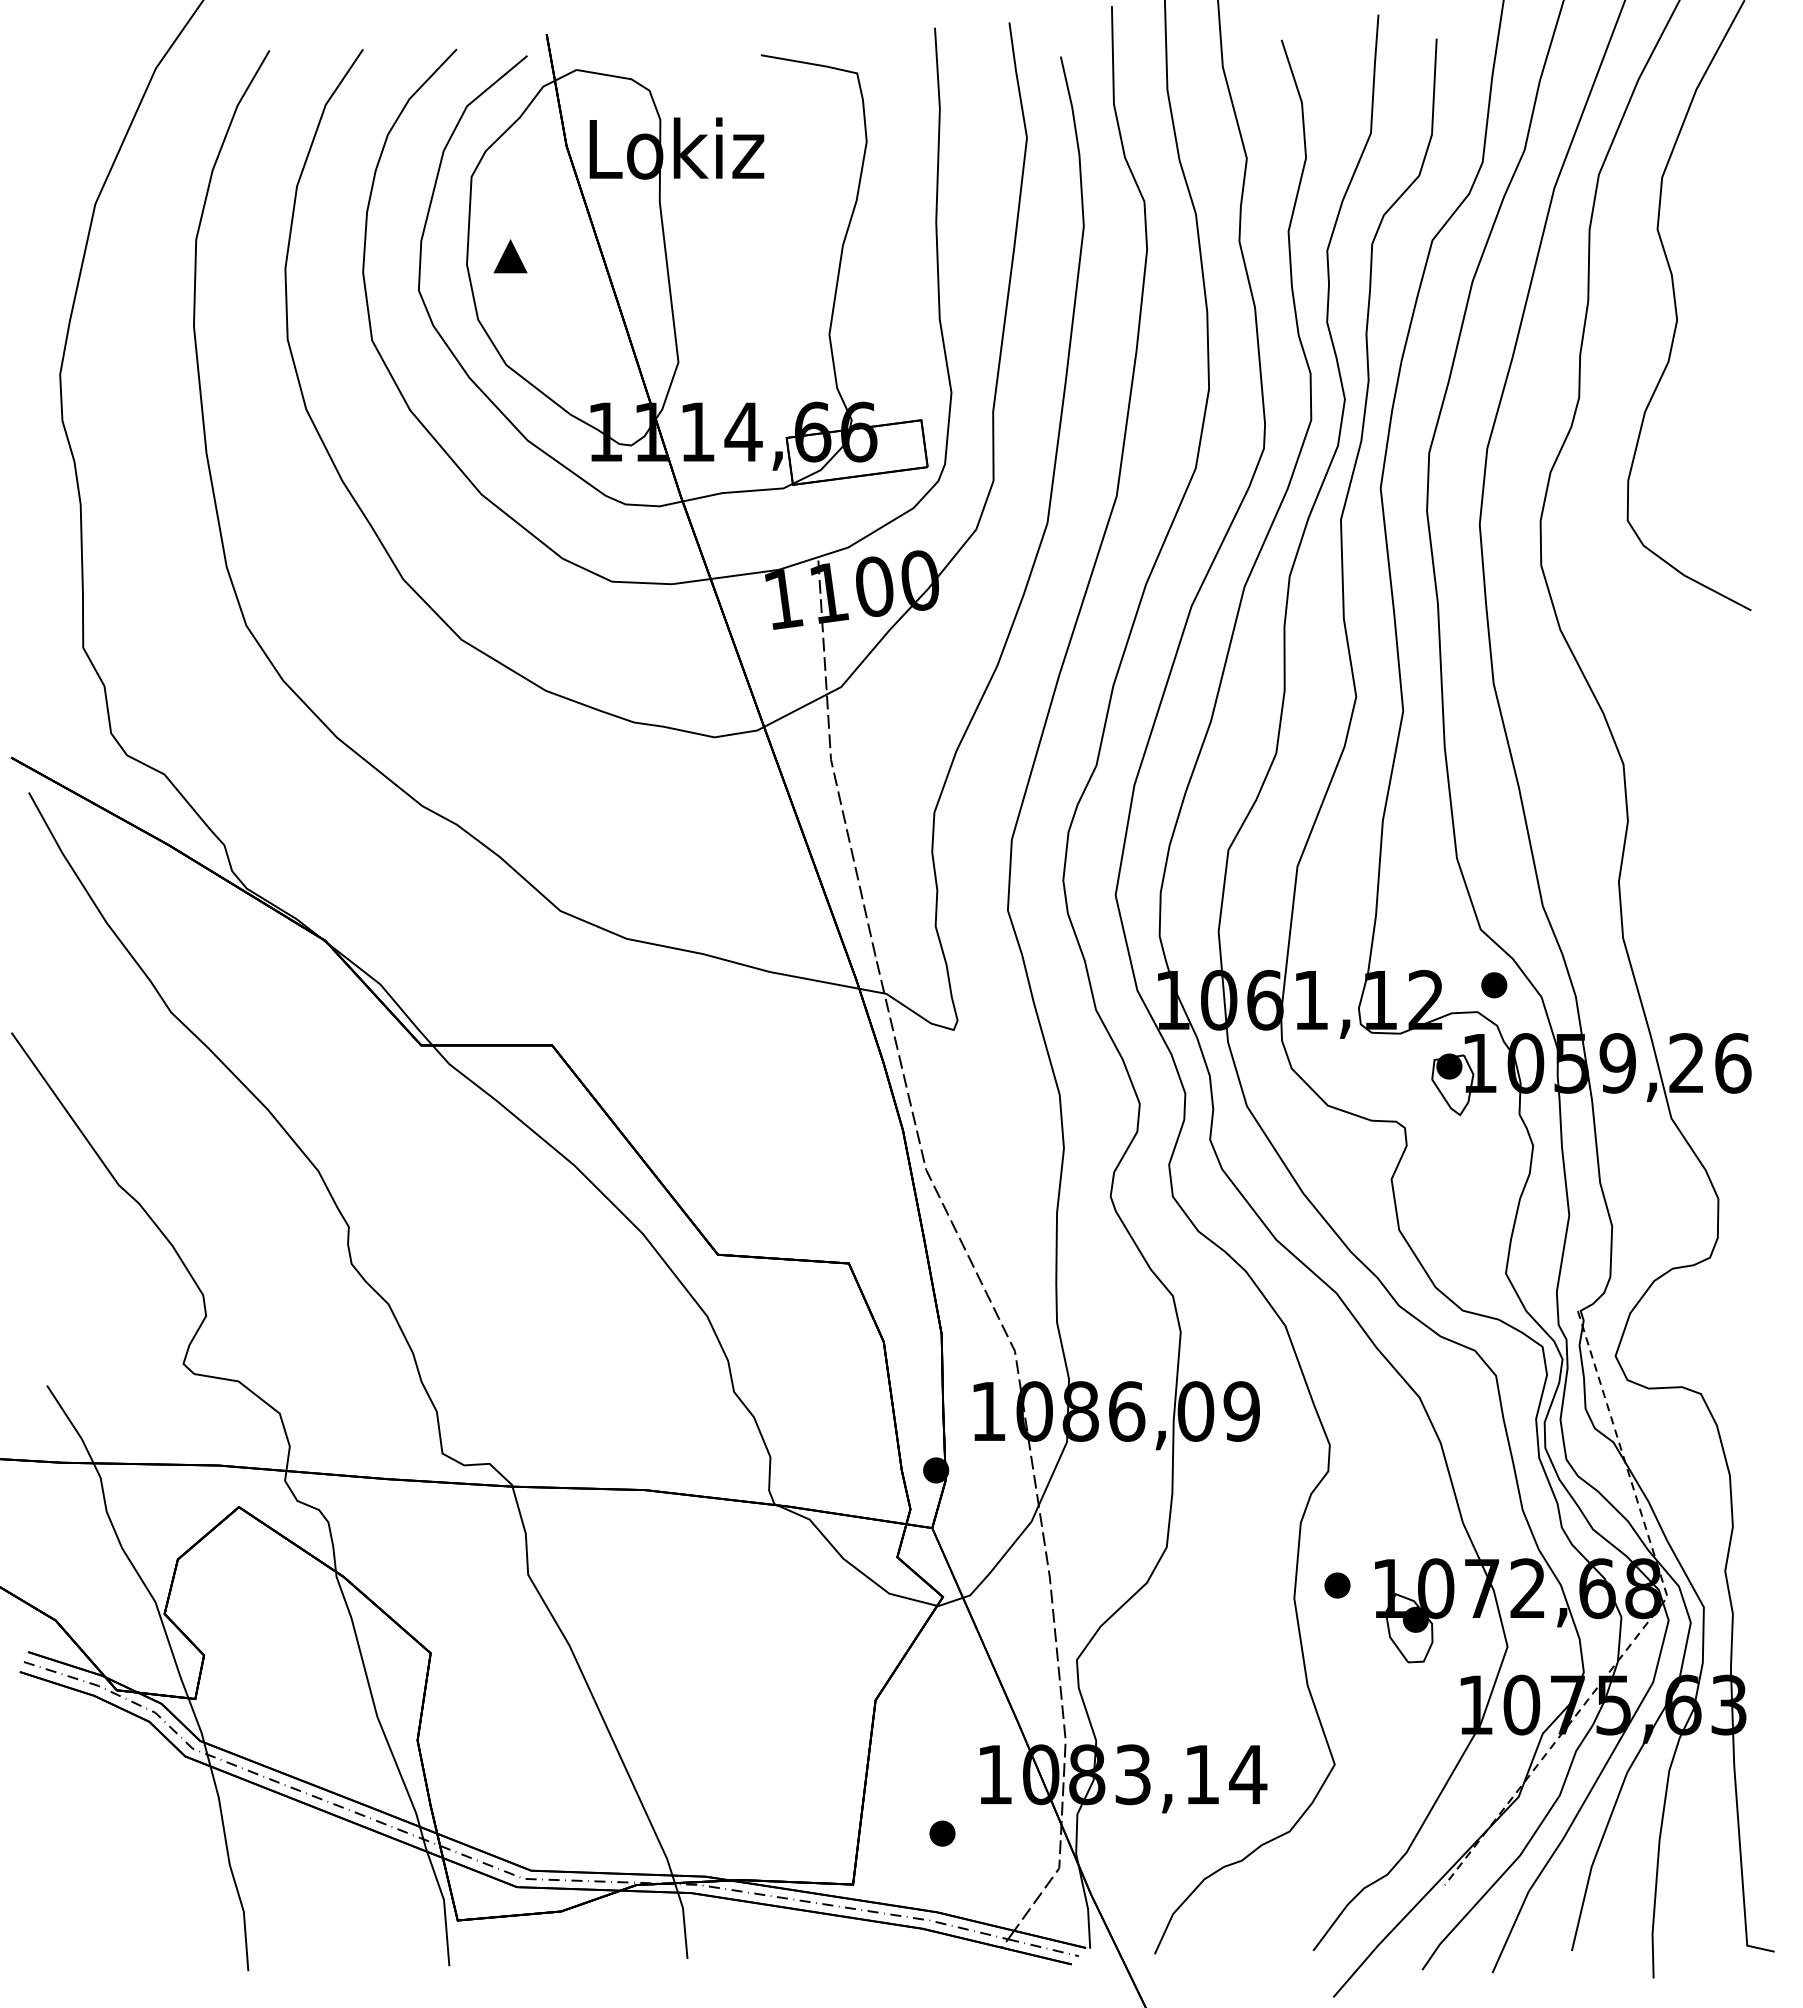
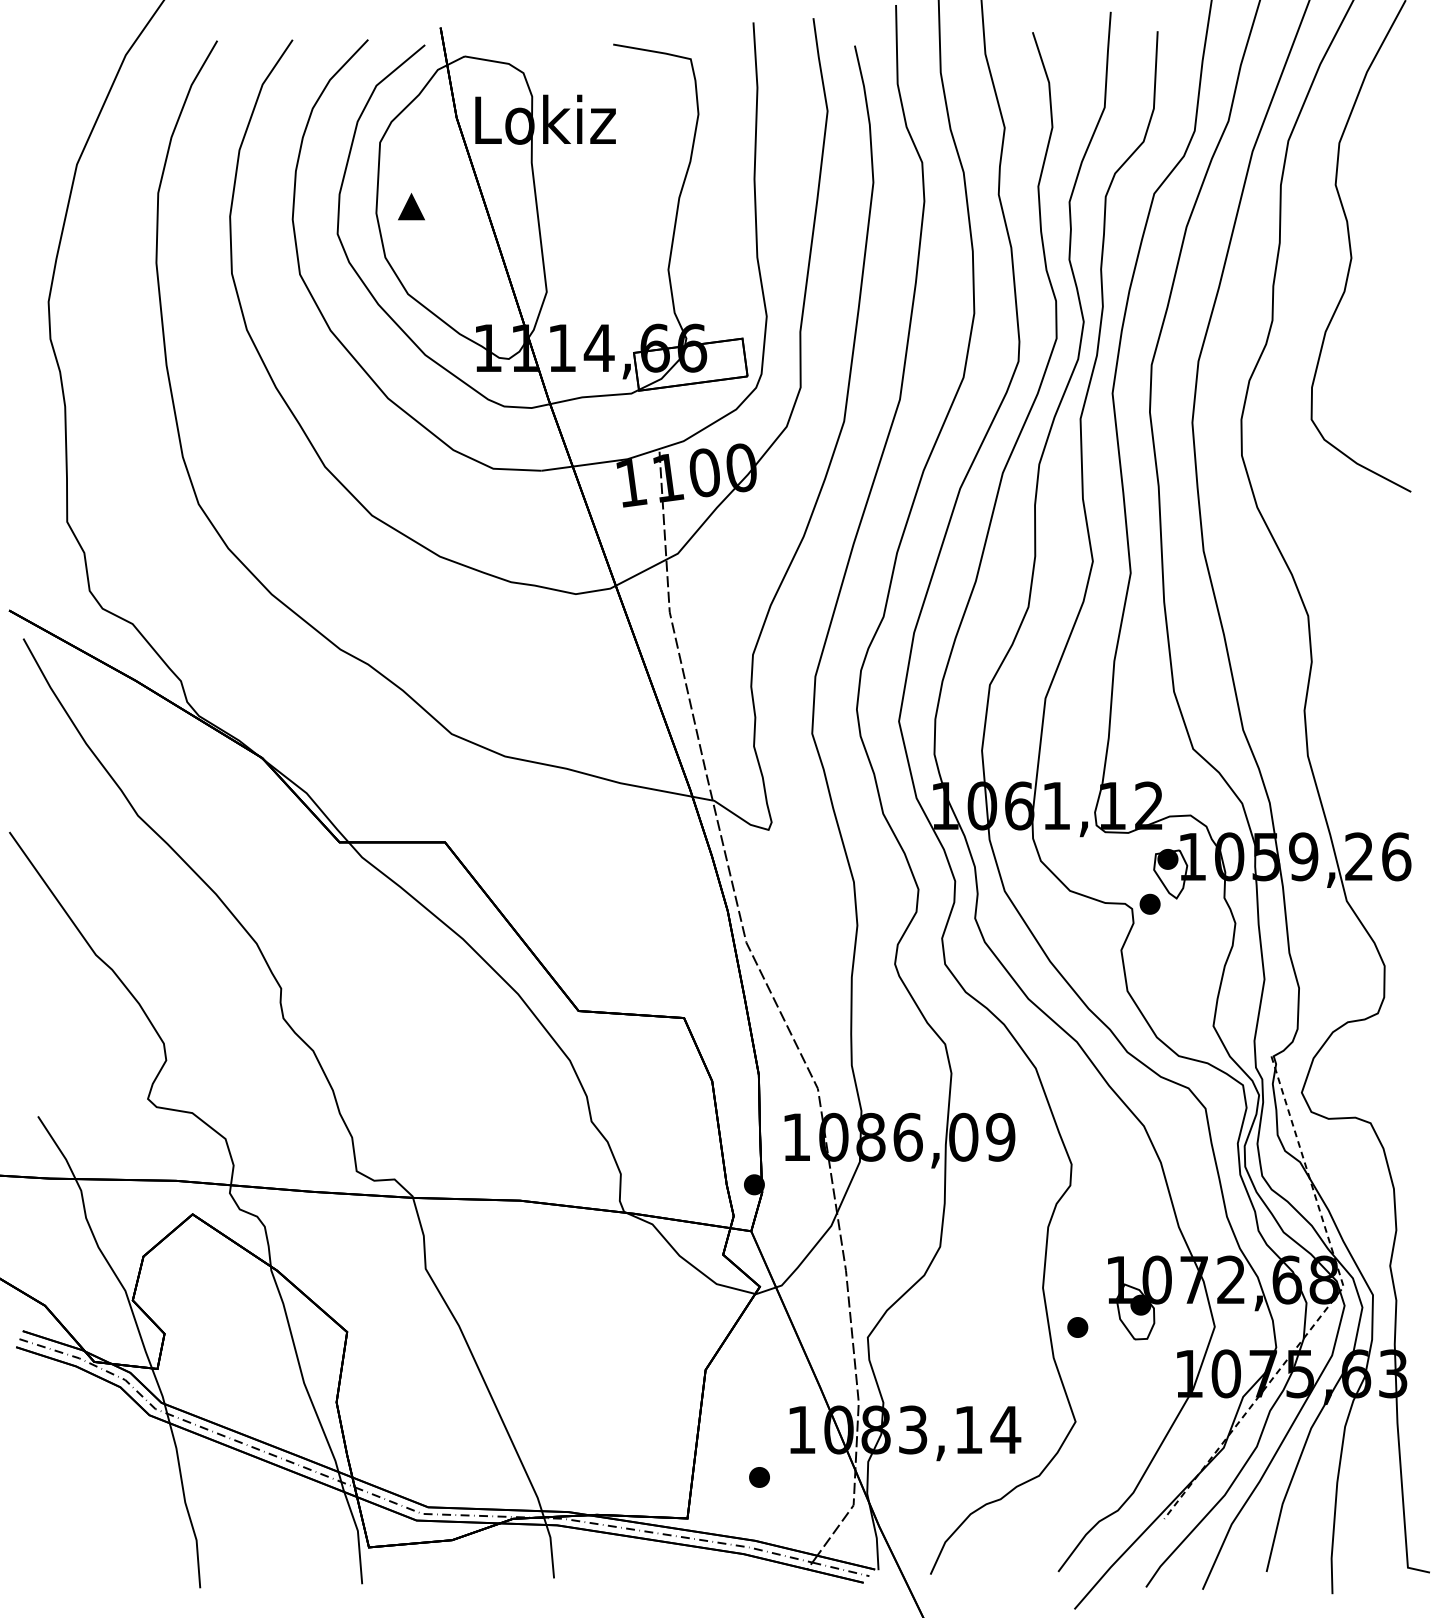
part: (1494, 985) -> (1150, 904), moved
part: (1337, 1585) -> (1077, 1327), moved

